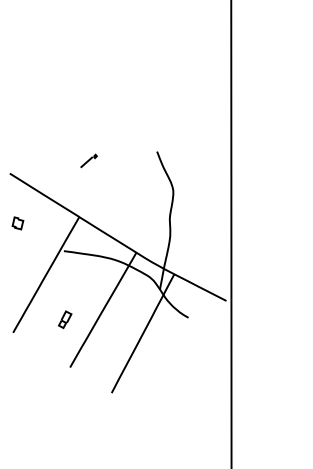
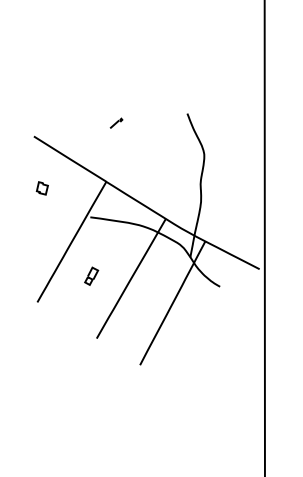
part: (88, 160) -> (115, 122), size x0.71
part: (65, 319) -> (91, 276), moved

